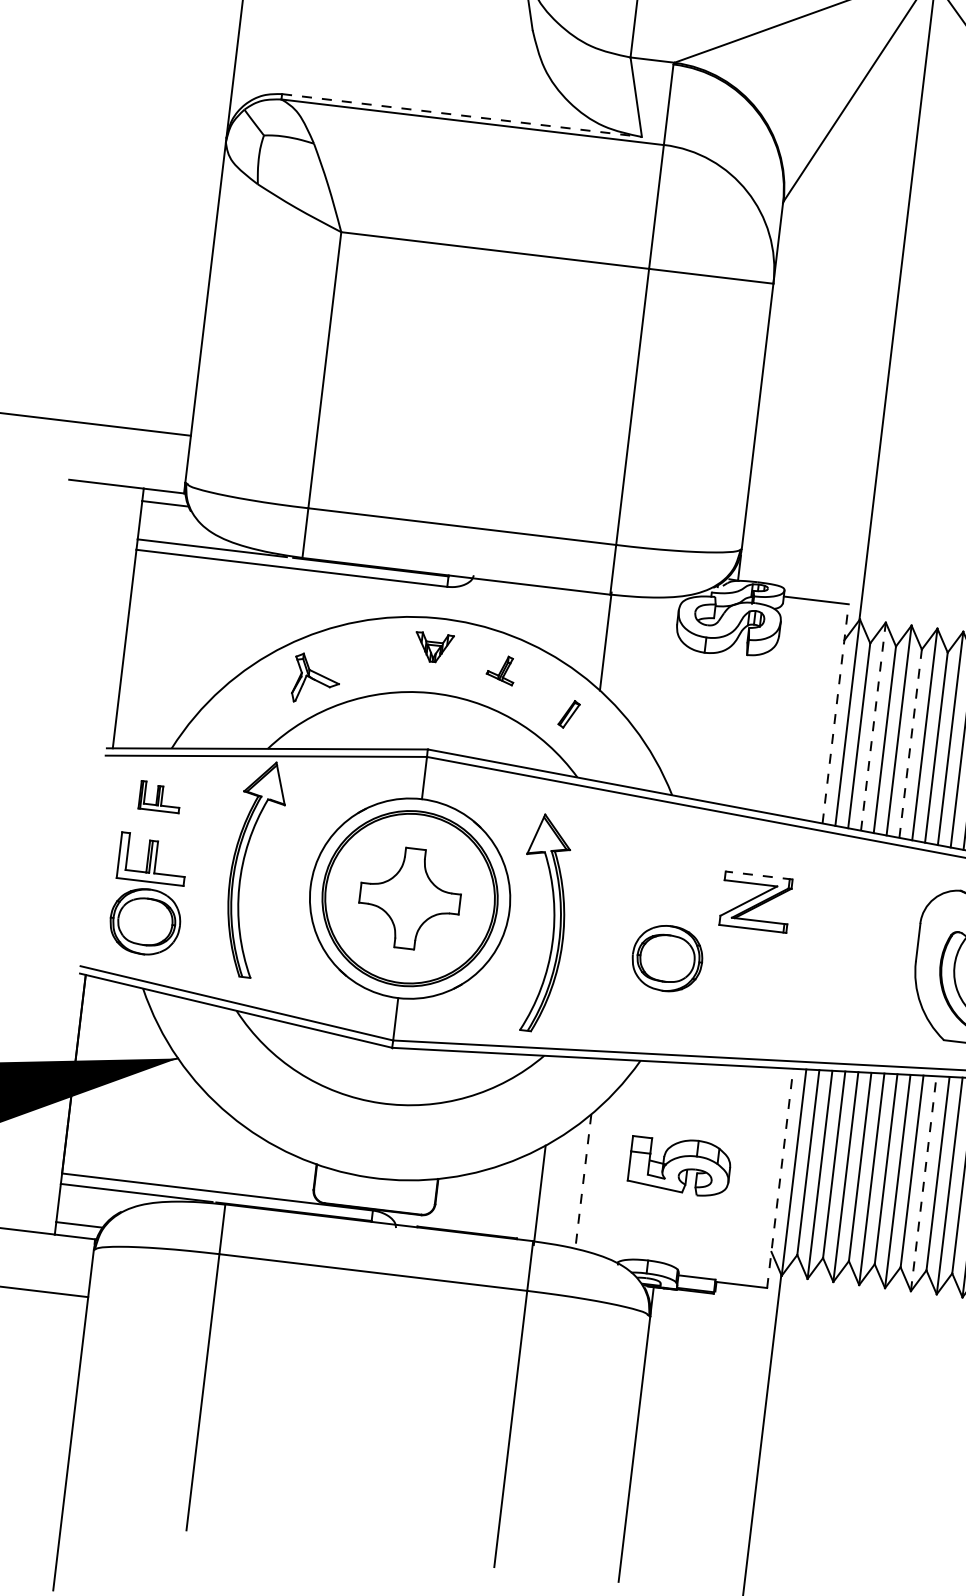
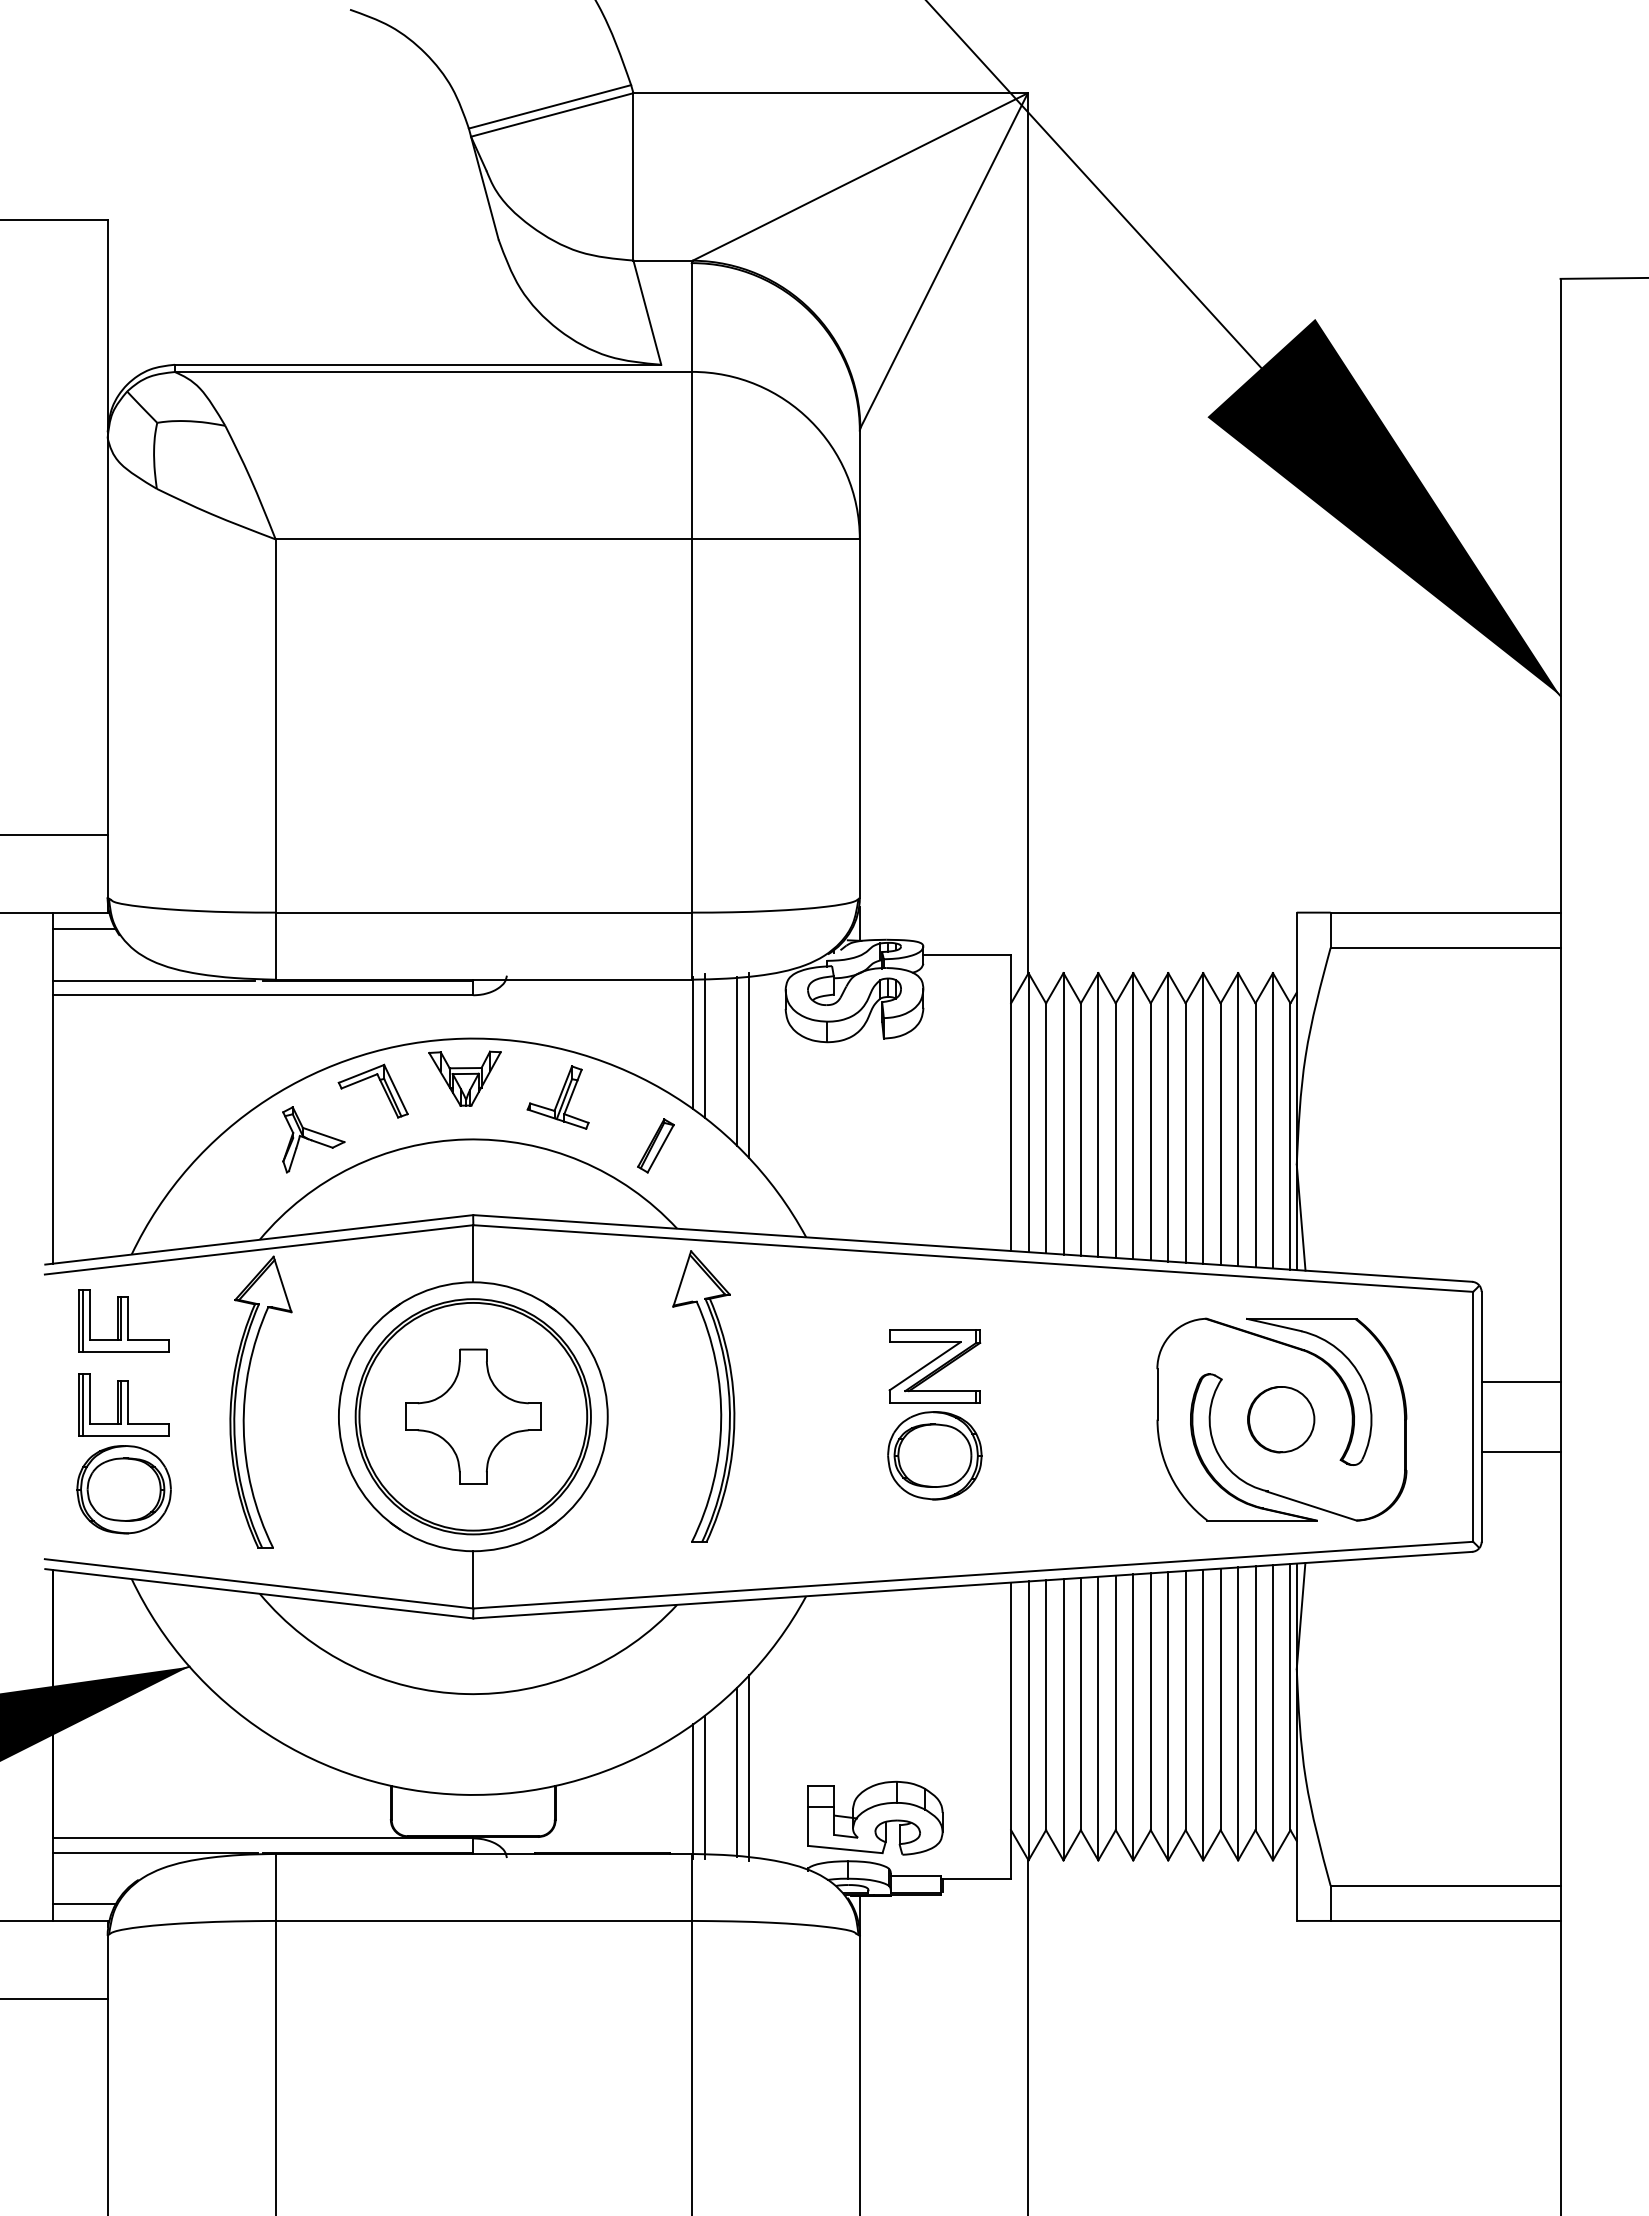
line: (462, 115) -> (418, 364), dashed -> solid
line: (614, 644) -> (705, 1045), added
part: (371, 645) -> (381, 1085), added
part: (433, 647) -> (464, 1078), size x1.43
line: (636, 659) -> (737, 1061), added
line: (645, 663) -> (749, 1065), added
part: (500, 669) -> (557, 1097), size x1.67
line: (835, 713) -> (1011, 1102), dashed -> solid
part: (568, 714) -> (655, 1145), size x1.43
line: (873, 726) -> (1063, 1113), dashed -> solid
line: (910, 743) -> (1115, 1130), dashed -> solid
part: (159, 796) -> (123, 1320), size x1.67
line: (122, 855) -> (82, 1404), added
line: (758, 875) -> (934, 1330), dashed -> solid
part: (553, 924) -> (719, 1396), moved
part: (667, 958) -> (934, 1455), moved
part: (680, 1165) -> (875, 1817), moved
line: (780, 1178) -> (1011, 1730), dashed -> solid
line: (583, 1183) -> (749, 1768), dashed -> solid
line: (923, 1183) -> (1203, 1714), dashed -> solid
line: (574, 1185) -> (737, 1772), added
line: (549, 1192) -> (705, 1786), added

